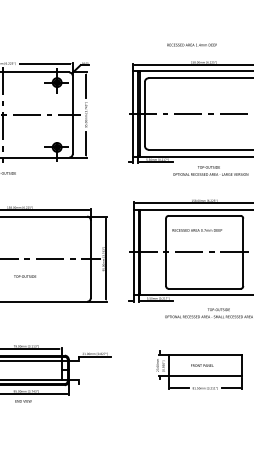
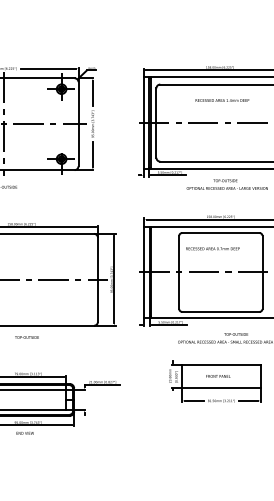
text: (191, 44) -> (221, 99), moved
text: (24, 276) -> (26, 337), moved
part: (199, 369) -> (215, 380), moved

